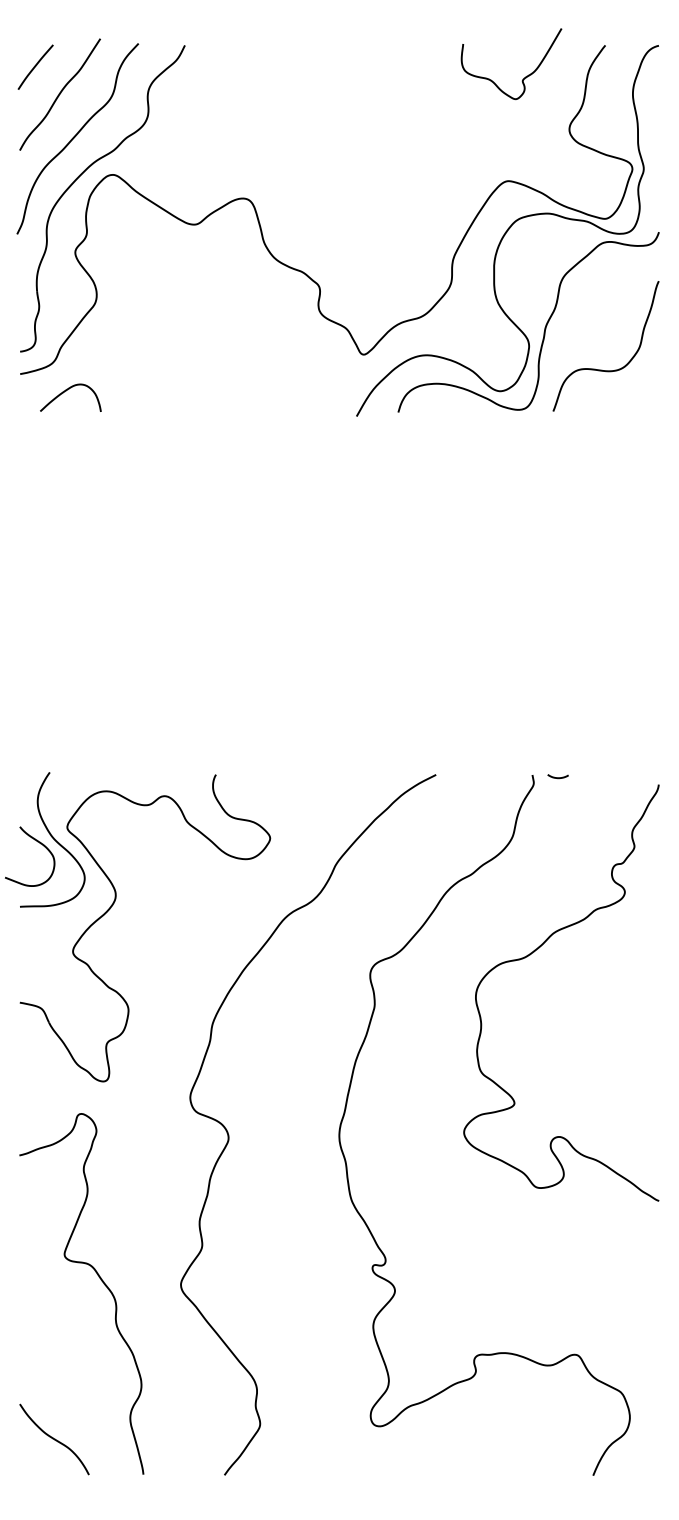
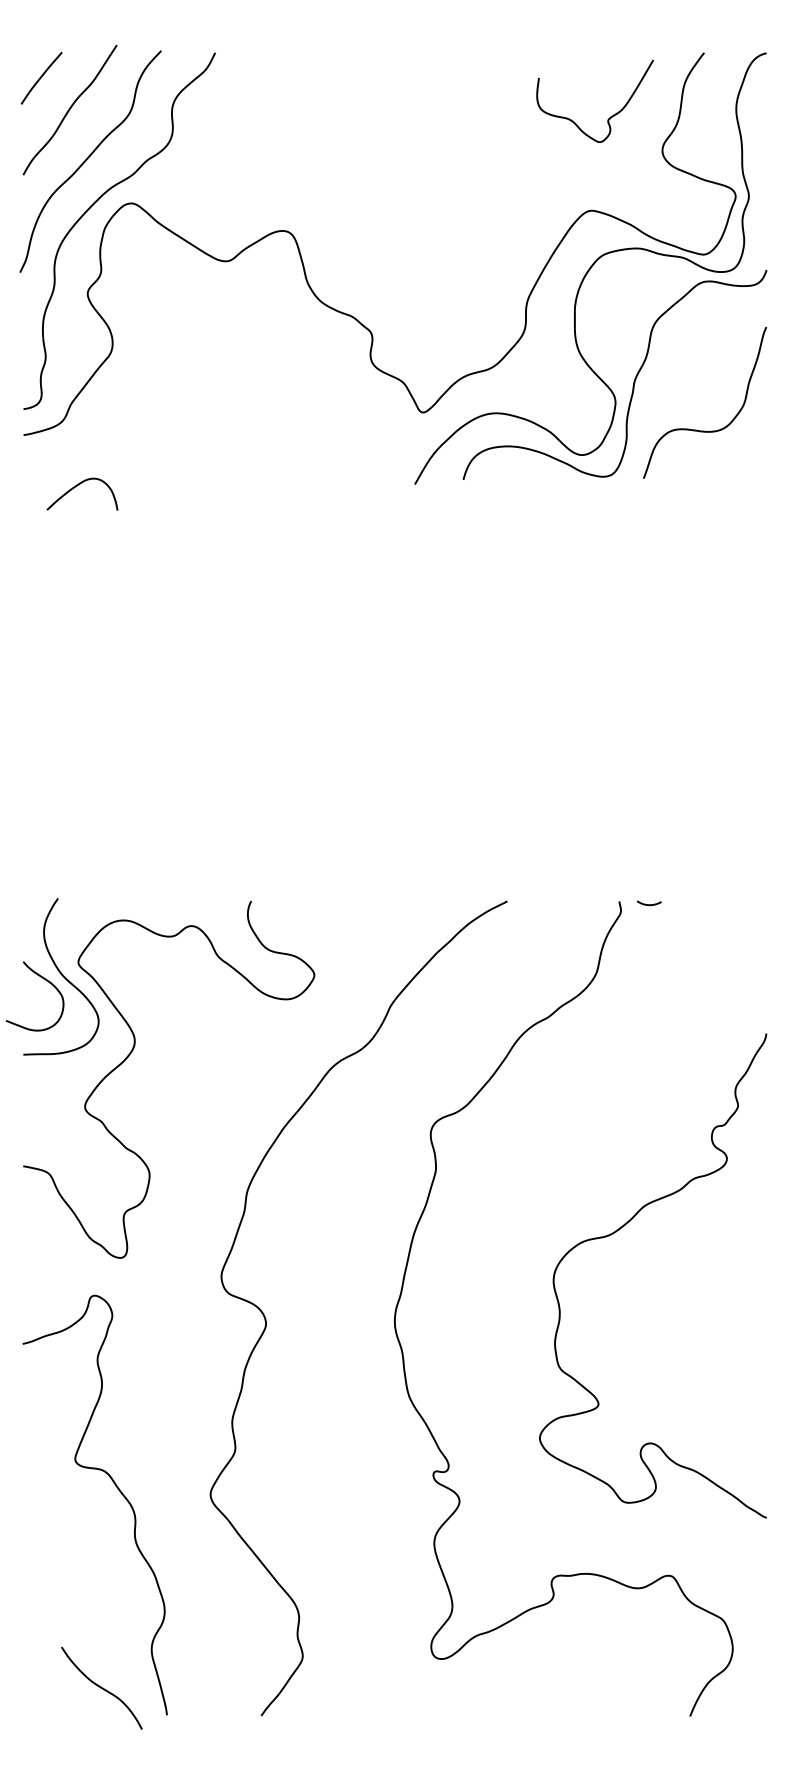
curve: (524, 77) -> (610, 116), moved
curve: (66, 391) -> (77, 486), moved
curve: (534, 952) -> (621, 1228), moved
curve: (54, 1439) -> (101, 1688), moved

